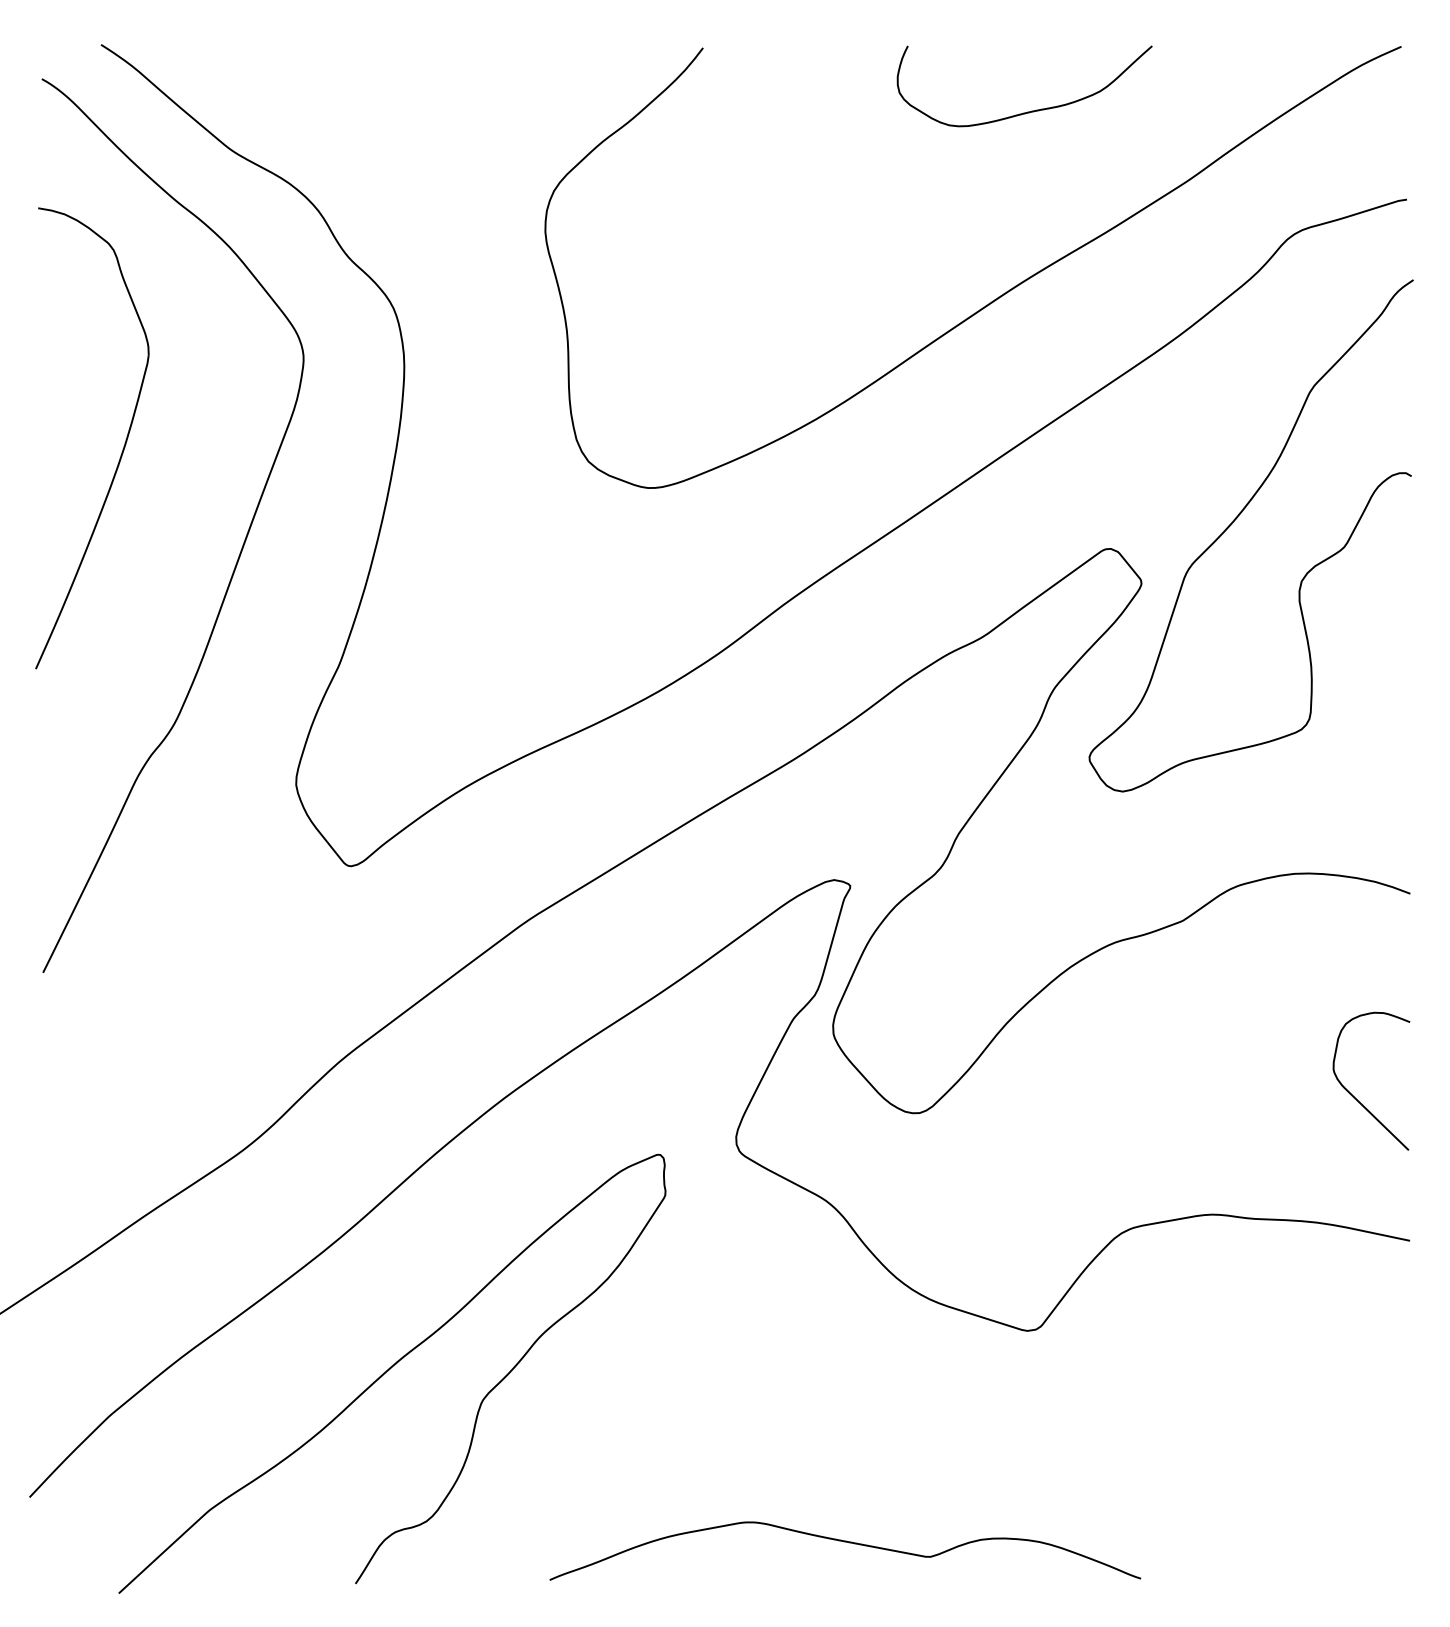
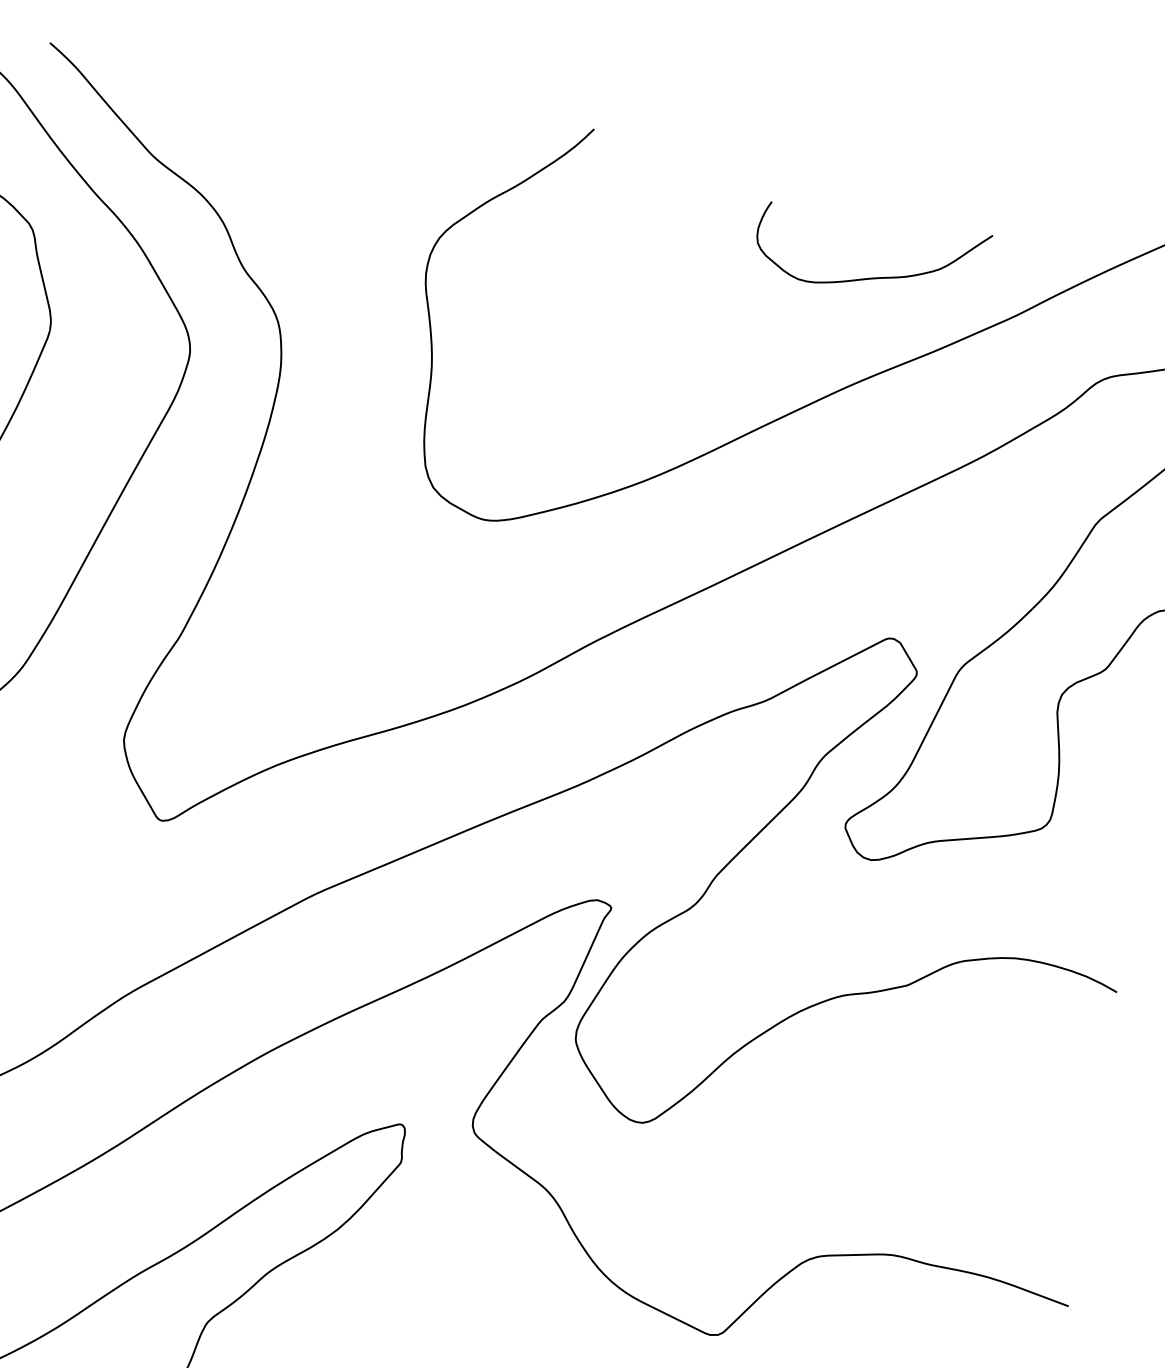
curve: (1031, 110) -> (874, 277), moved
curve: (1354, 1096) -> (1038, 1168), removed

